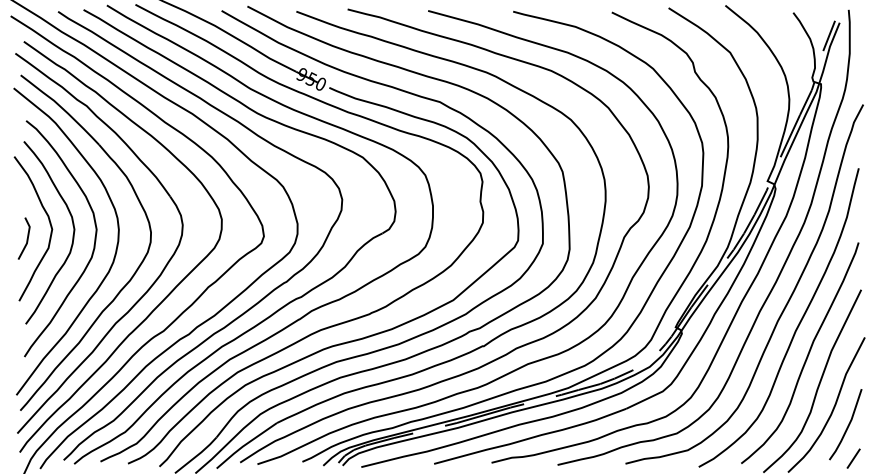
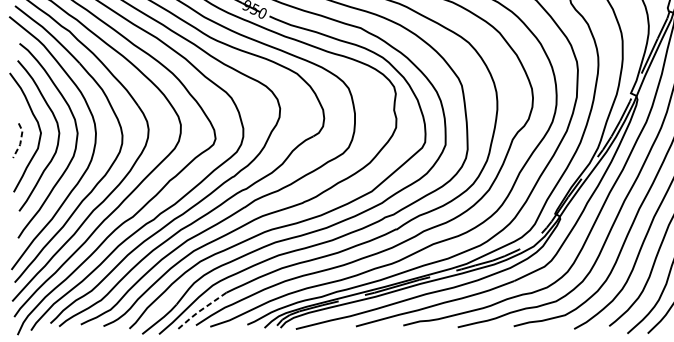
line: (27, 239) -> (20, 141), solid -> dashed
line: (244, 445) -> (199, 311), solid -> dashed

